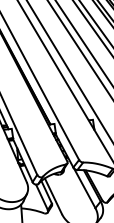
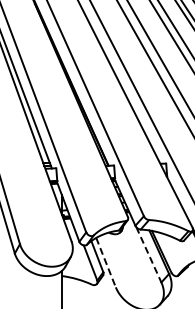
line: (85, 188) -> (149, 255), solid -> dashed
line: (53, 196) -> (106, 262), solid -> dashed

